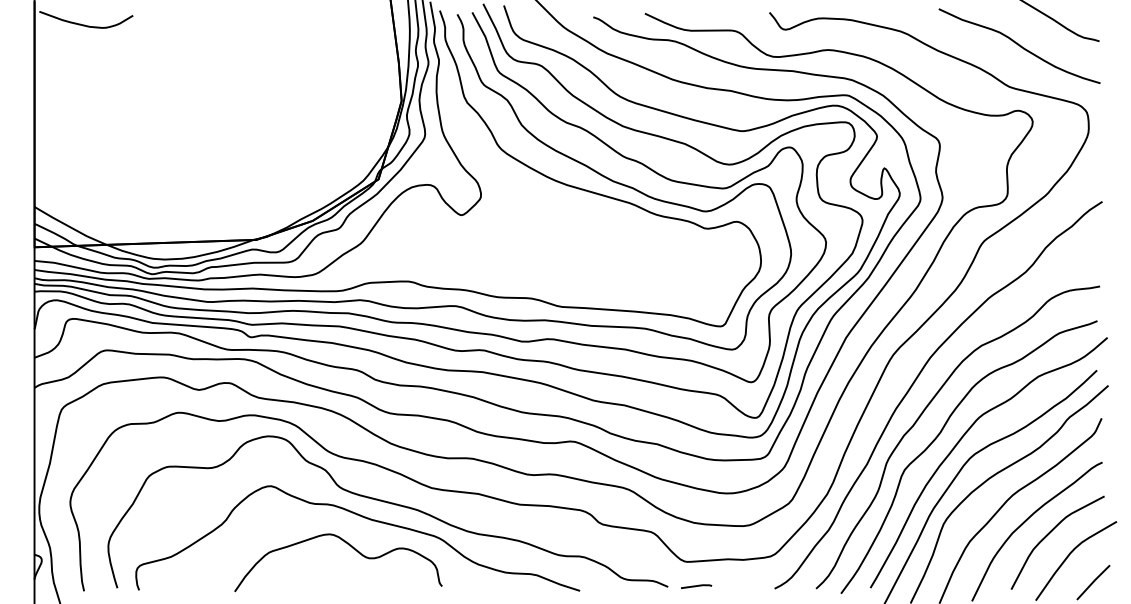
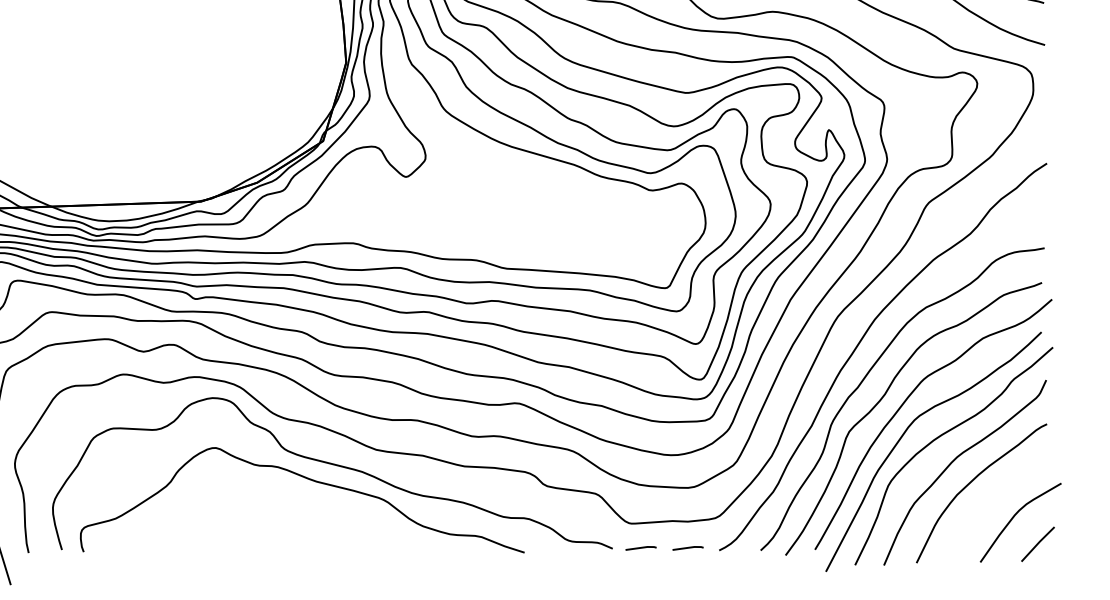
curve: (1049, 534) -> (994, 496), removed
curve: (348, 545) -> (293, 507), removed
line: (743, 586) -> (688, 548), added

